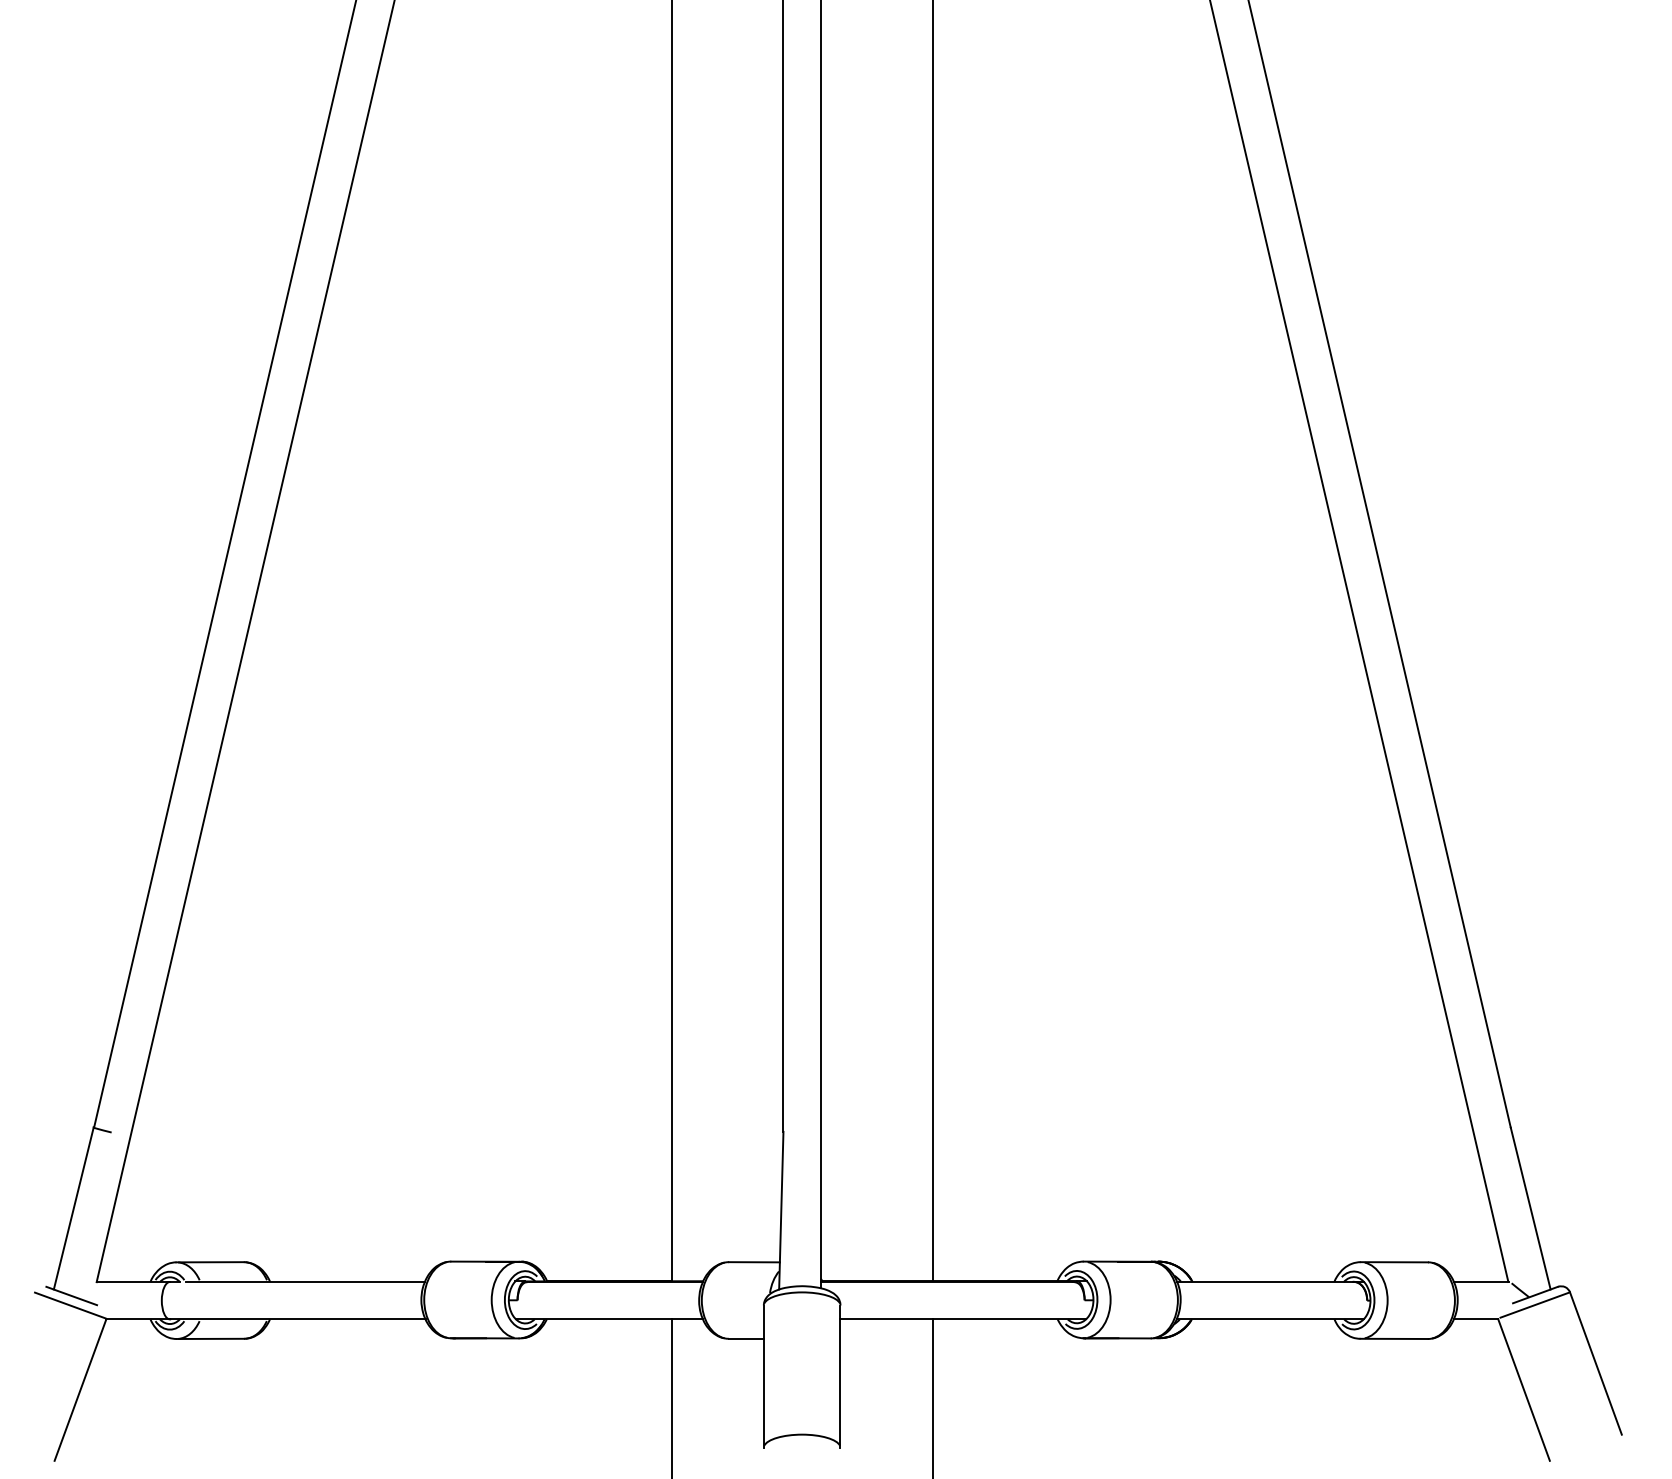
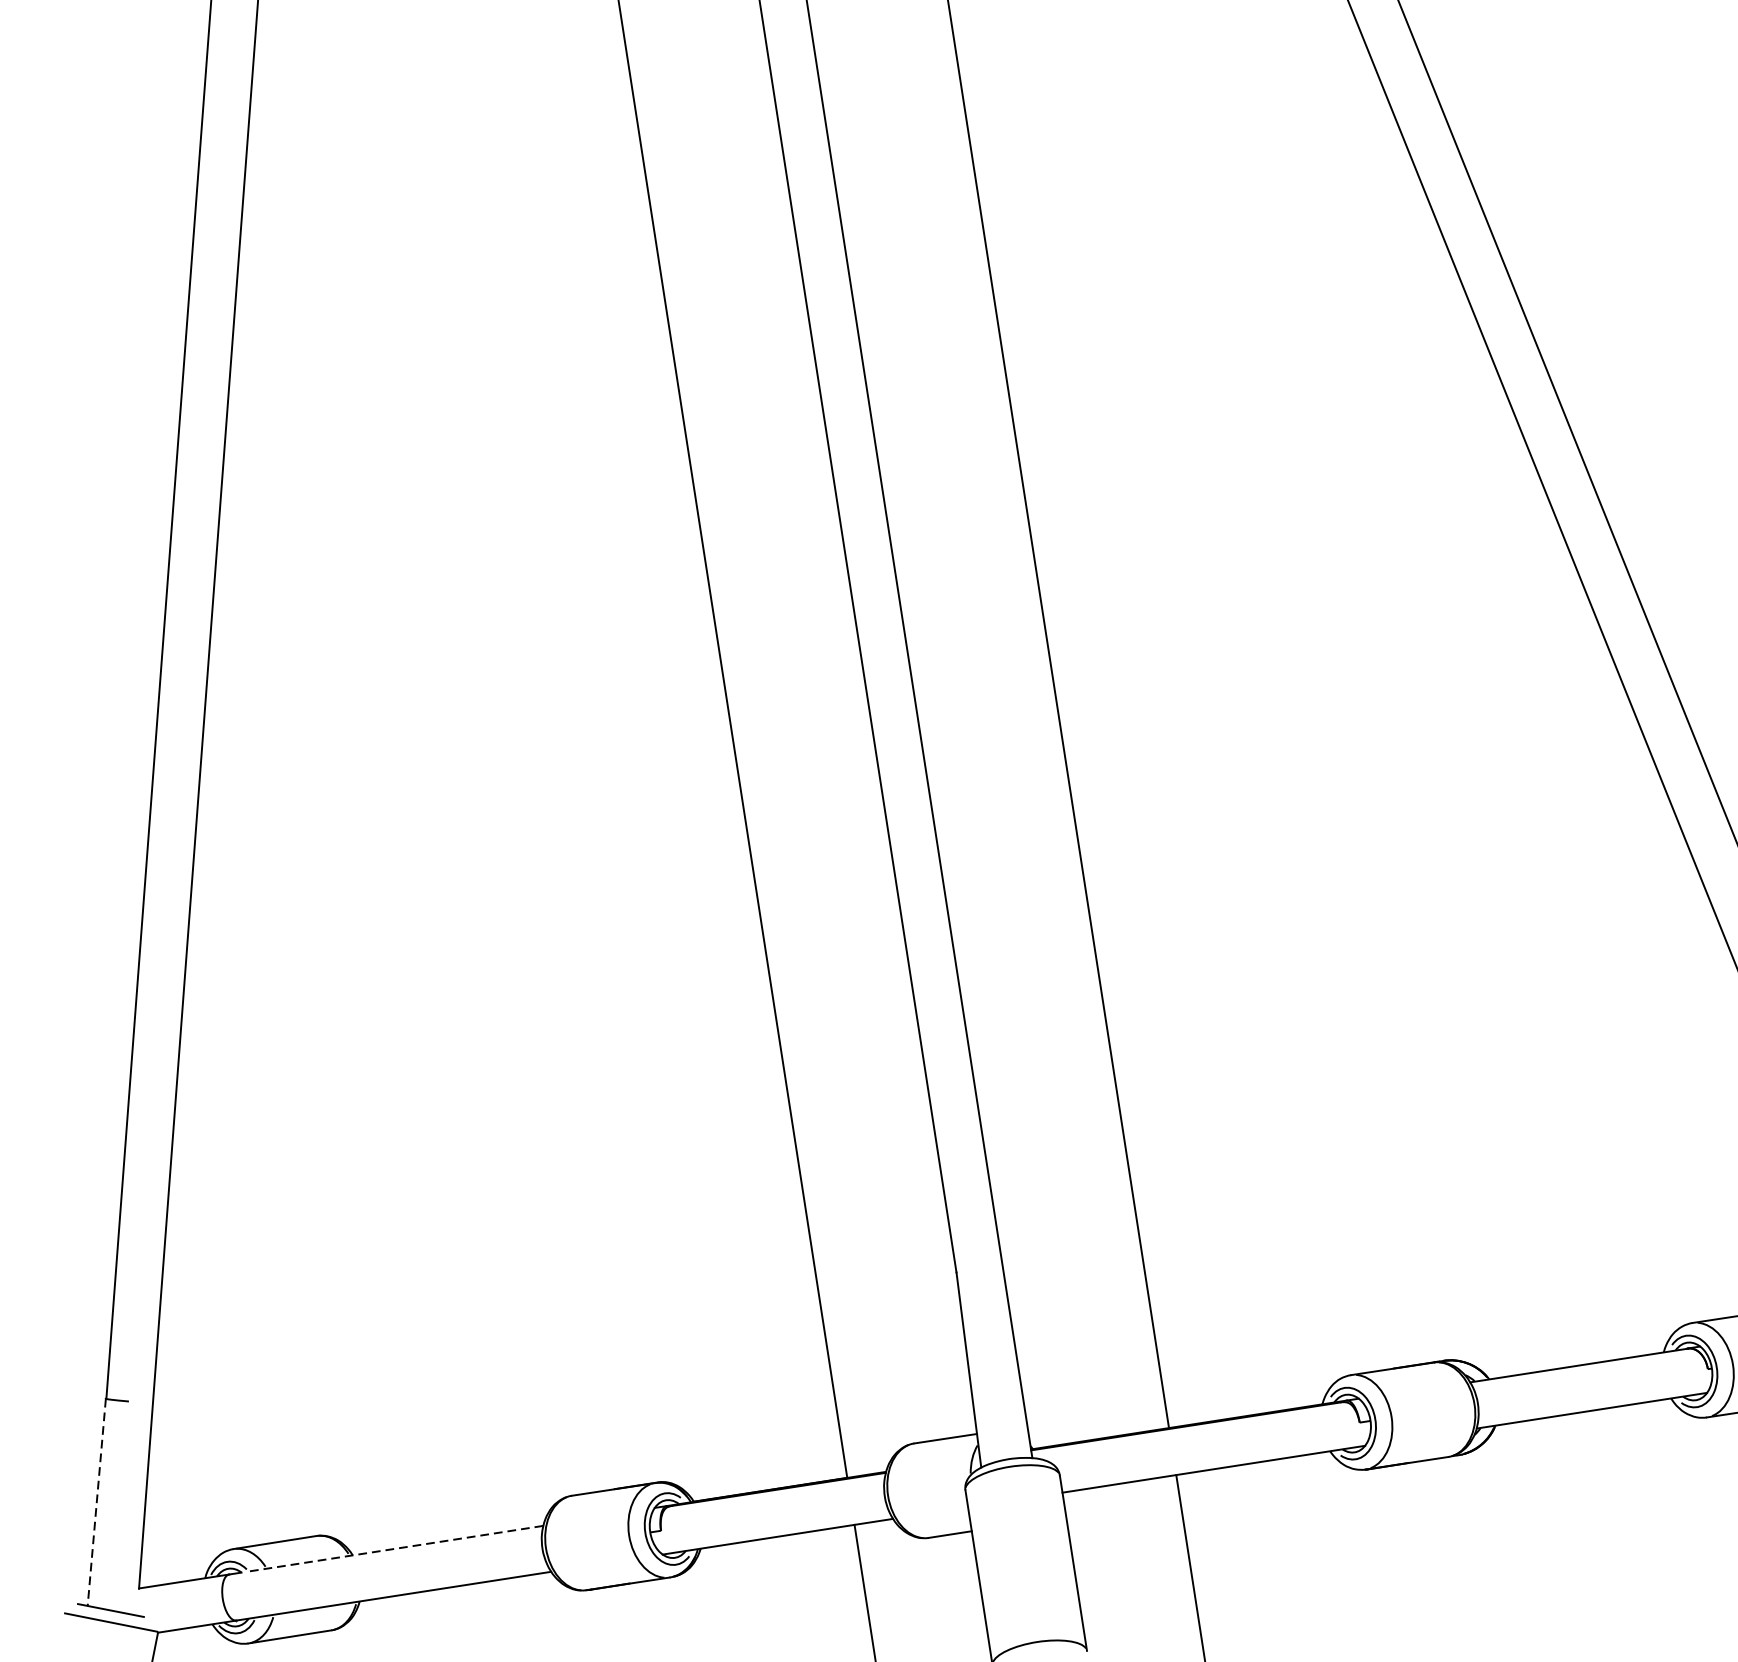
line: (73, 1209) -> (96, 1503), solid -> dashed
line: (305, 1281) -> (396, 1548), solid -> dashed

